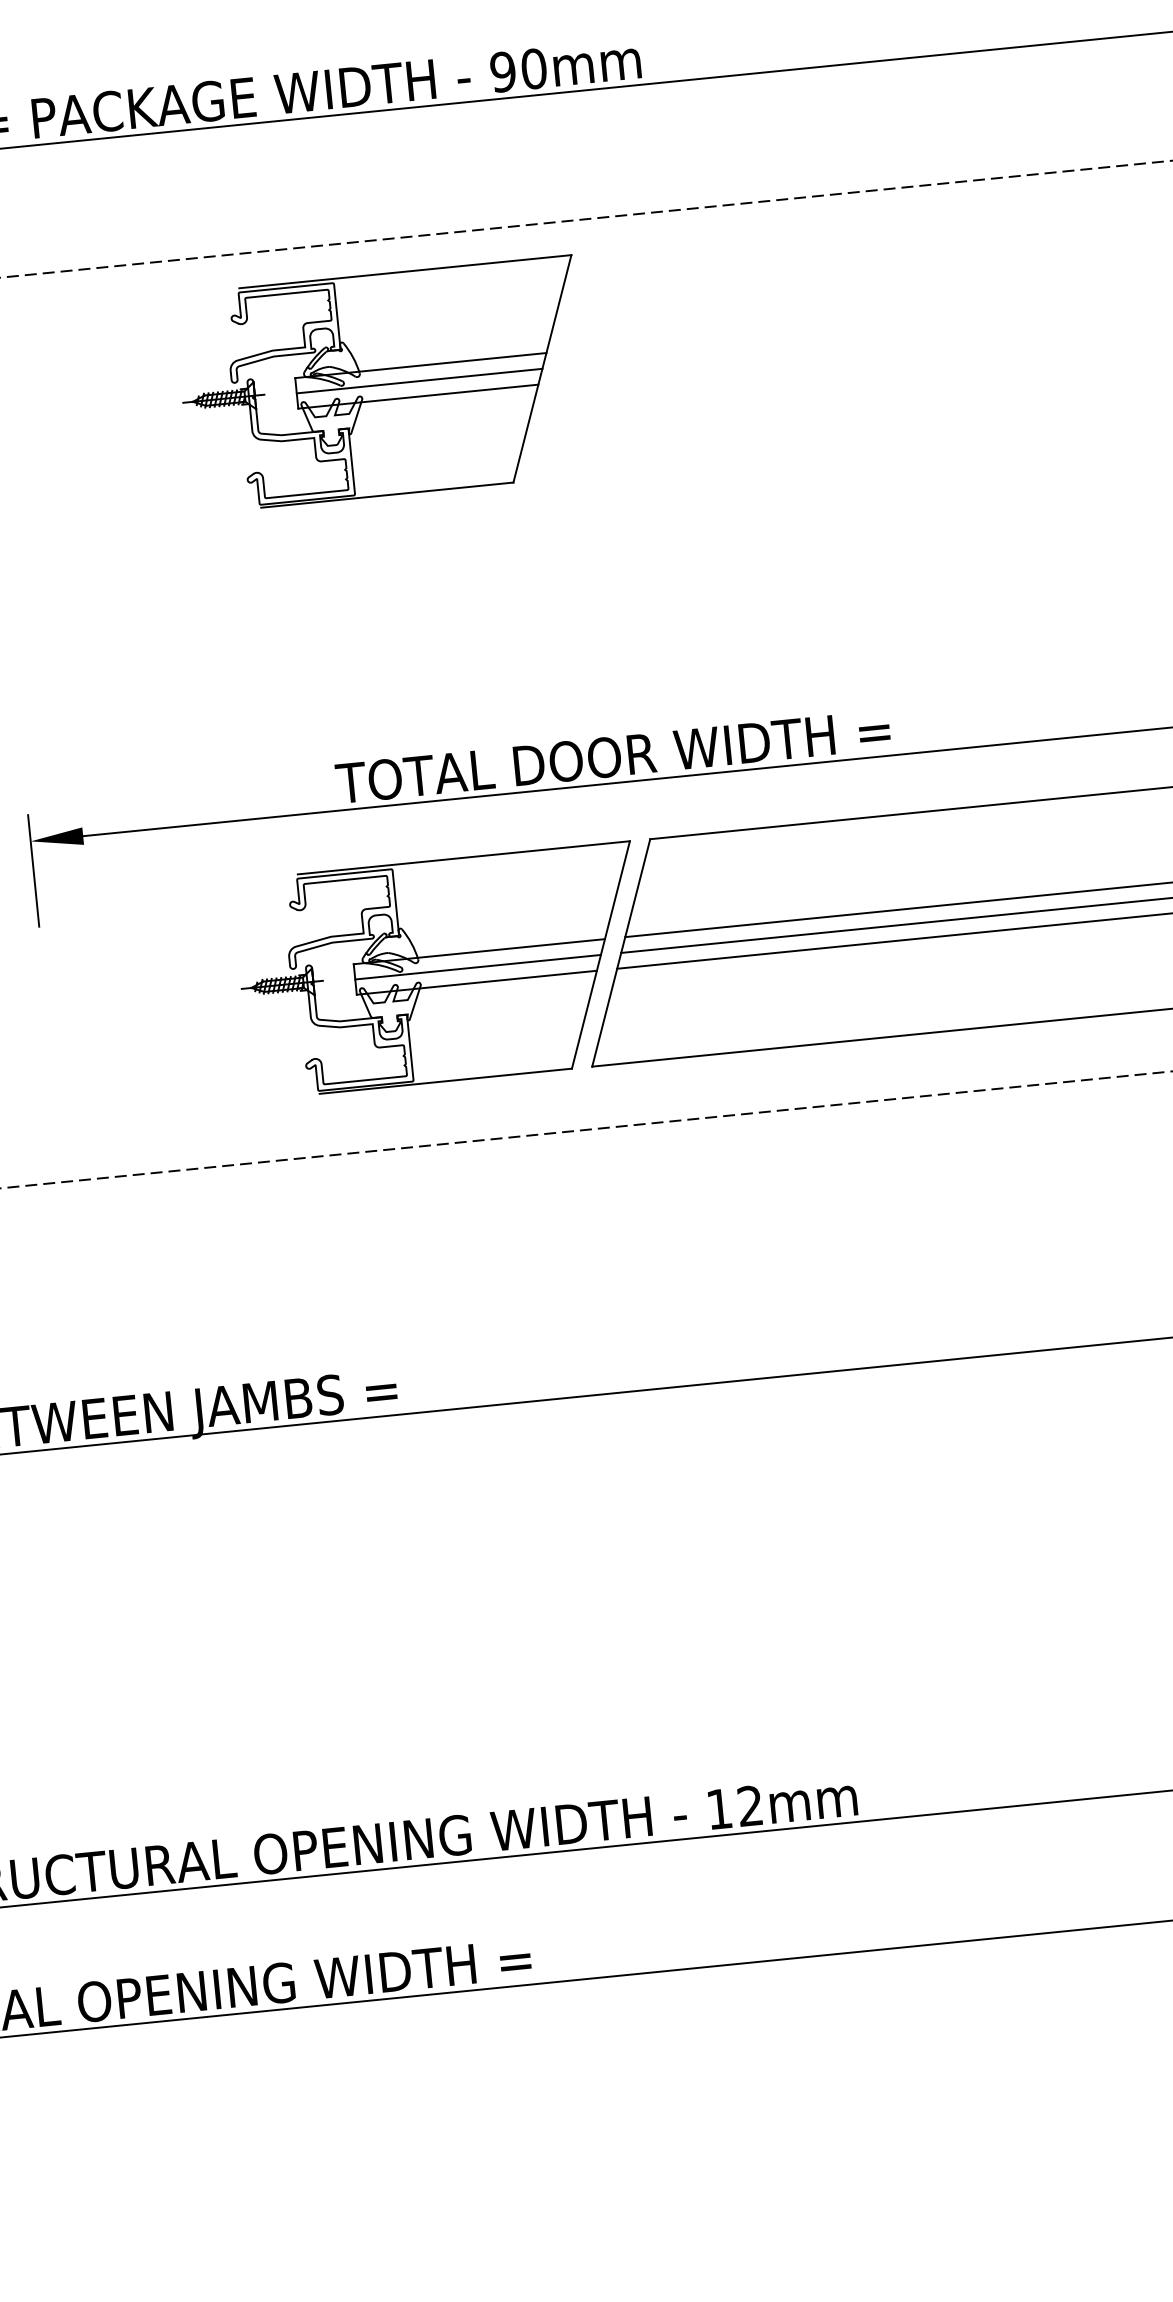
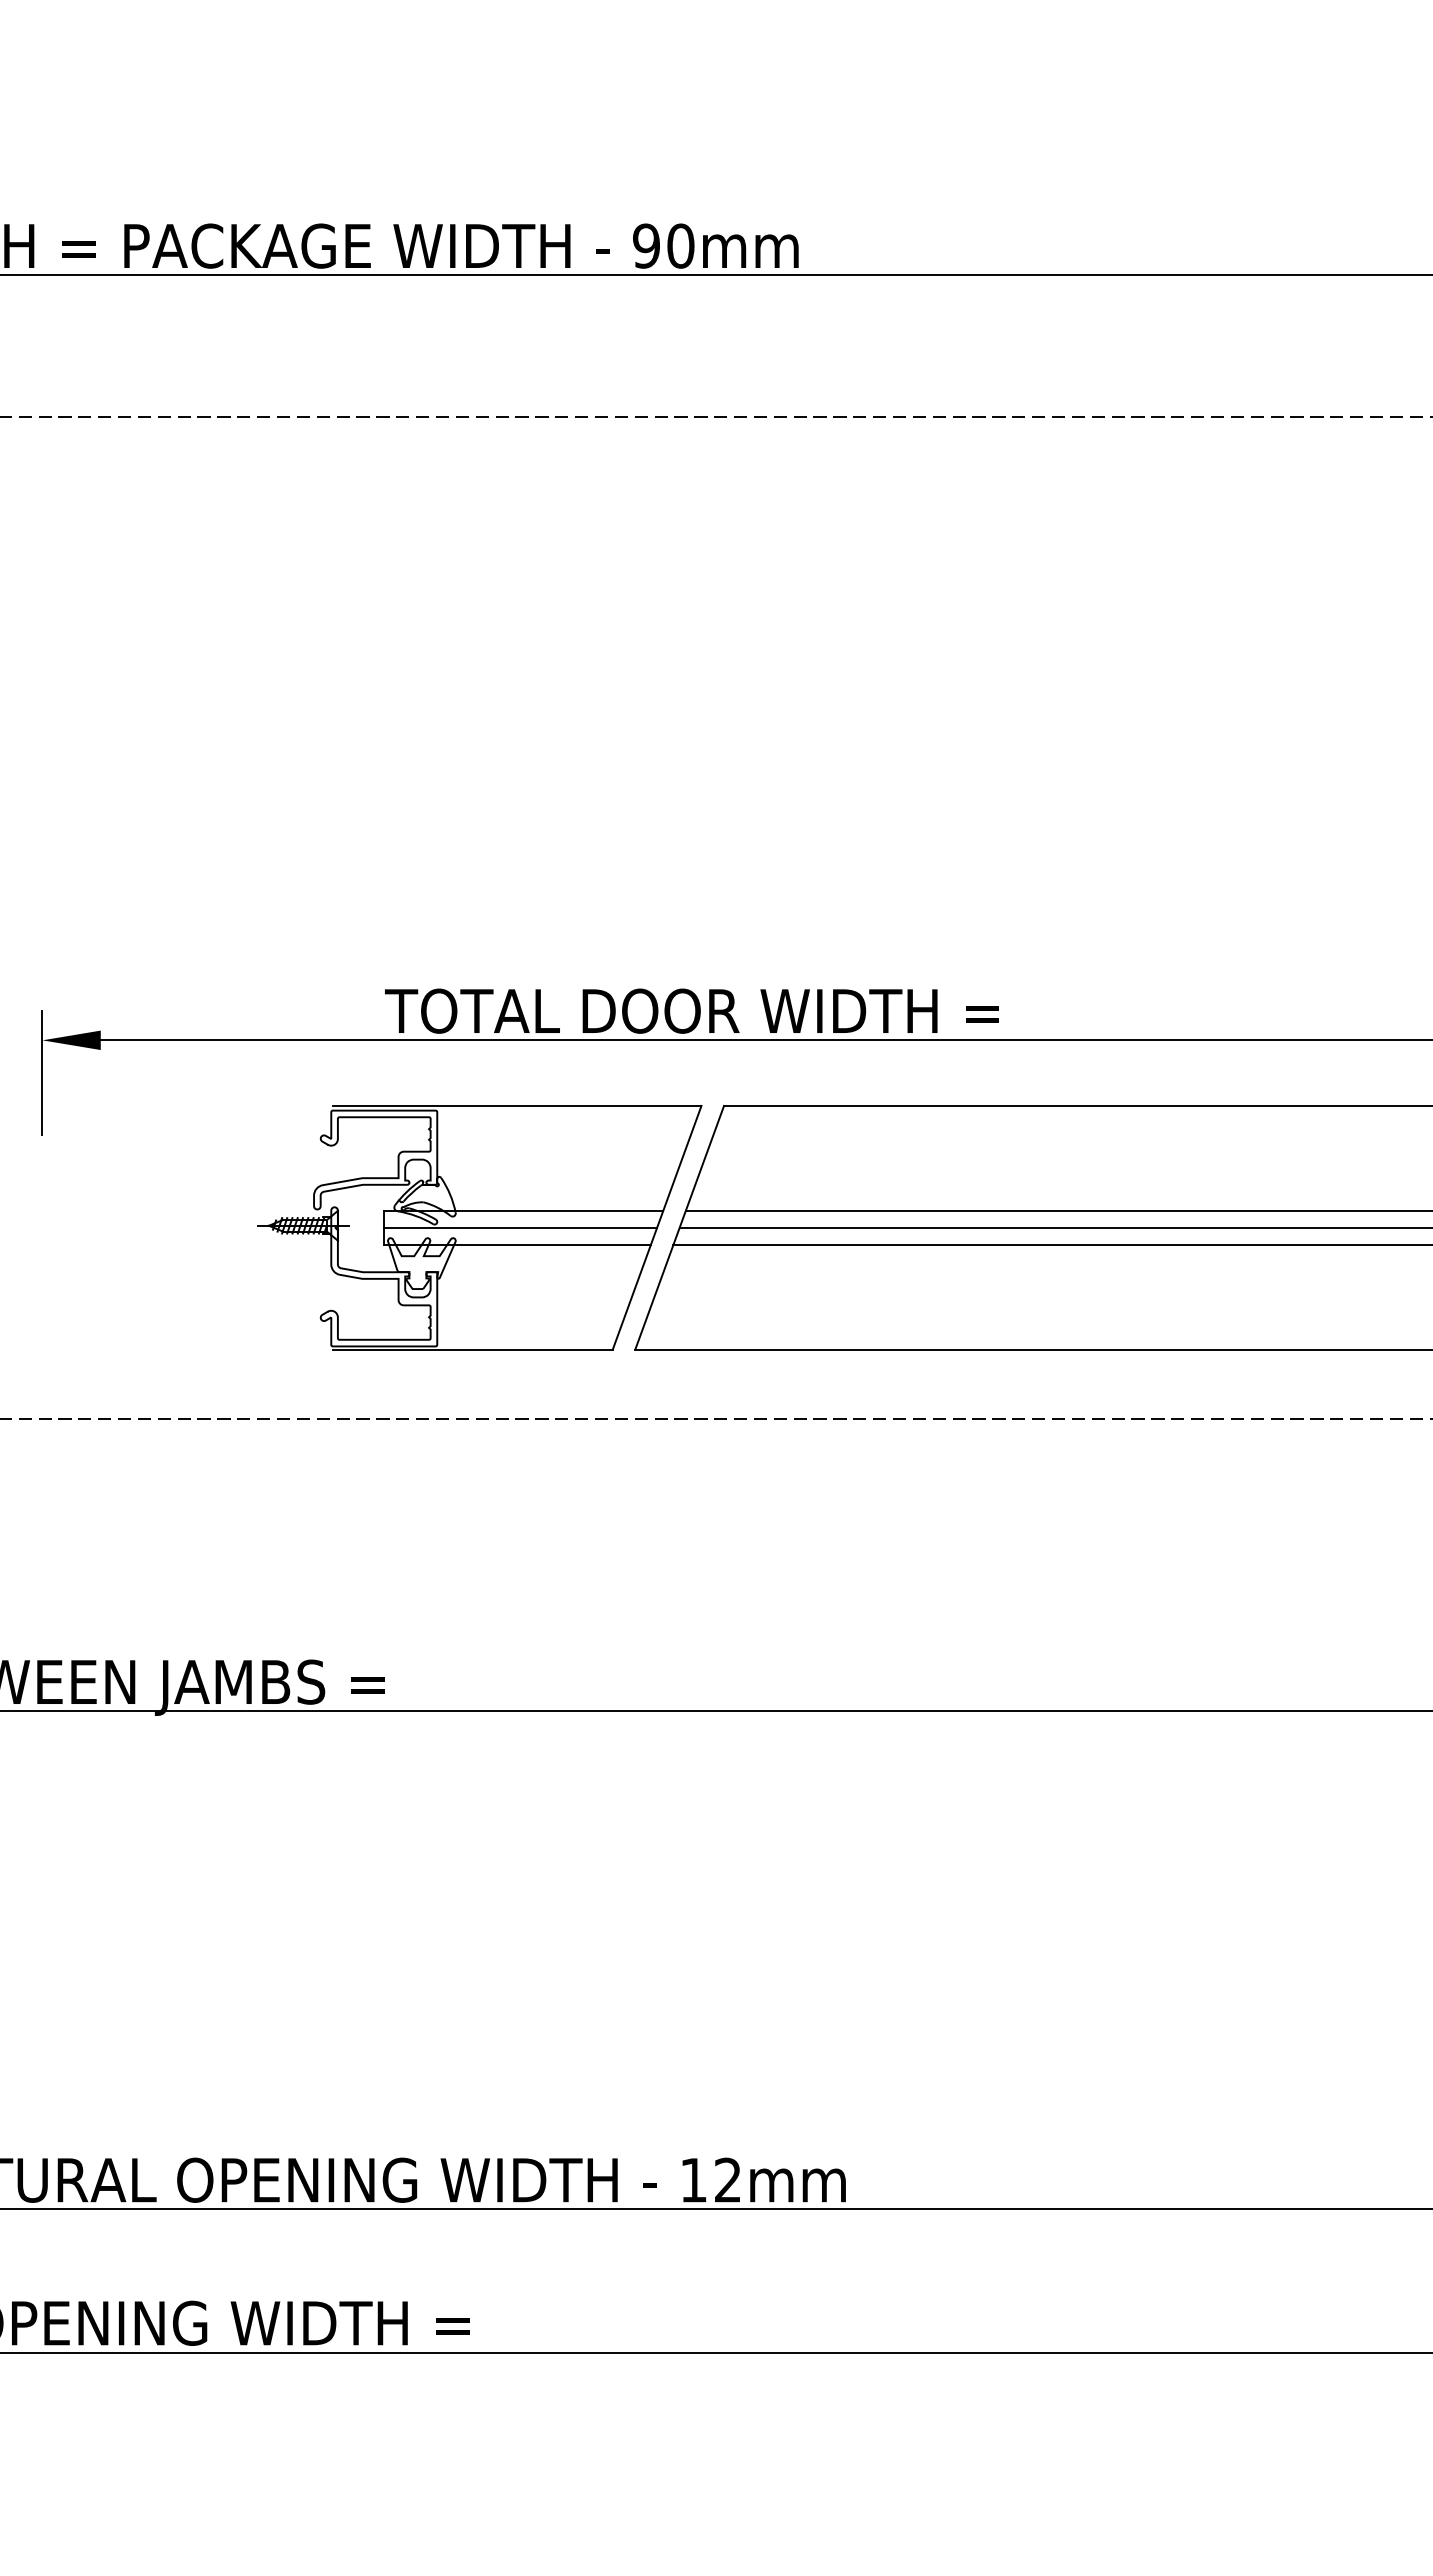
part: (382, 384) -> (479, 576), removed

